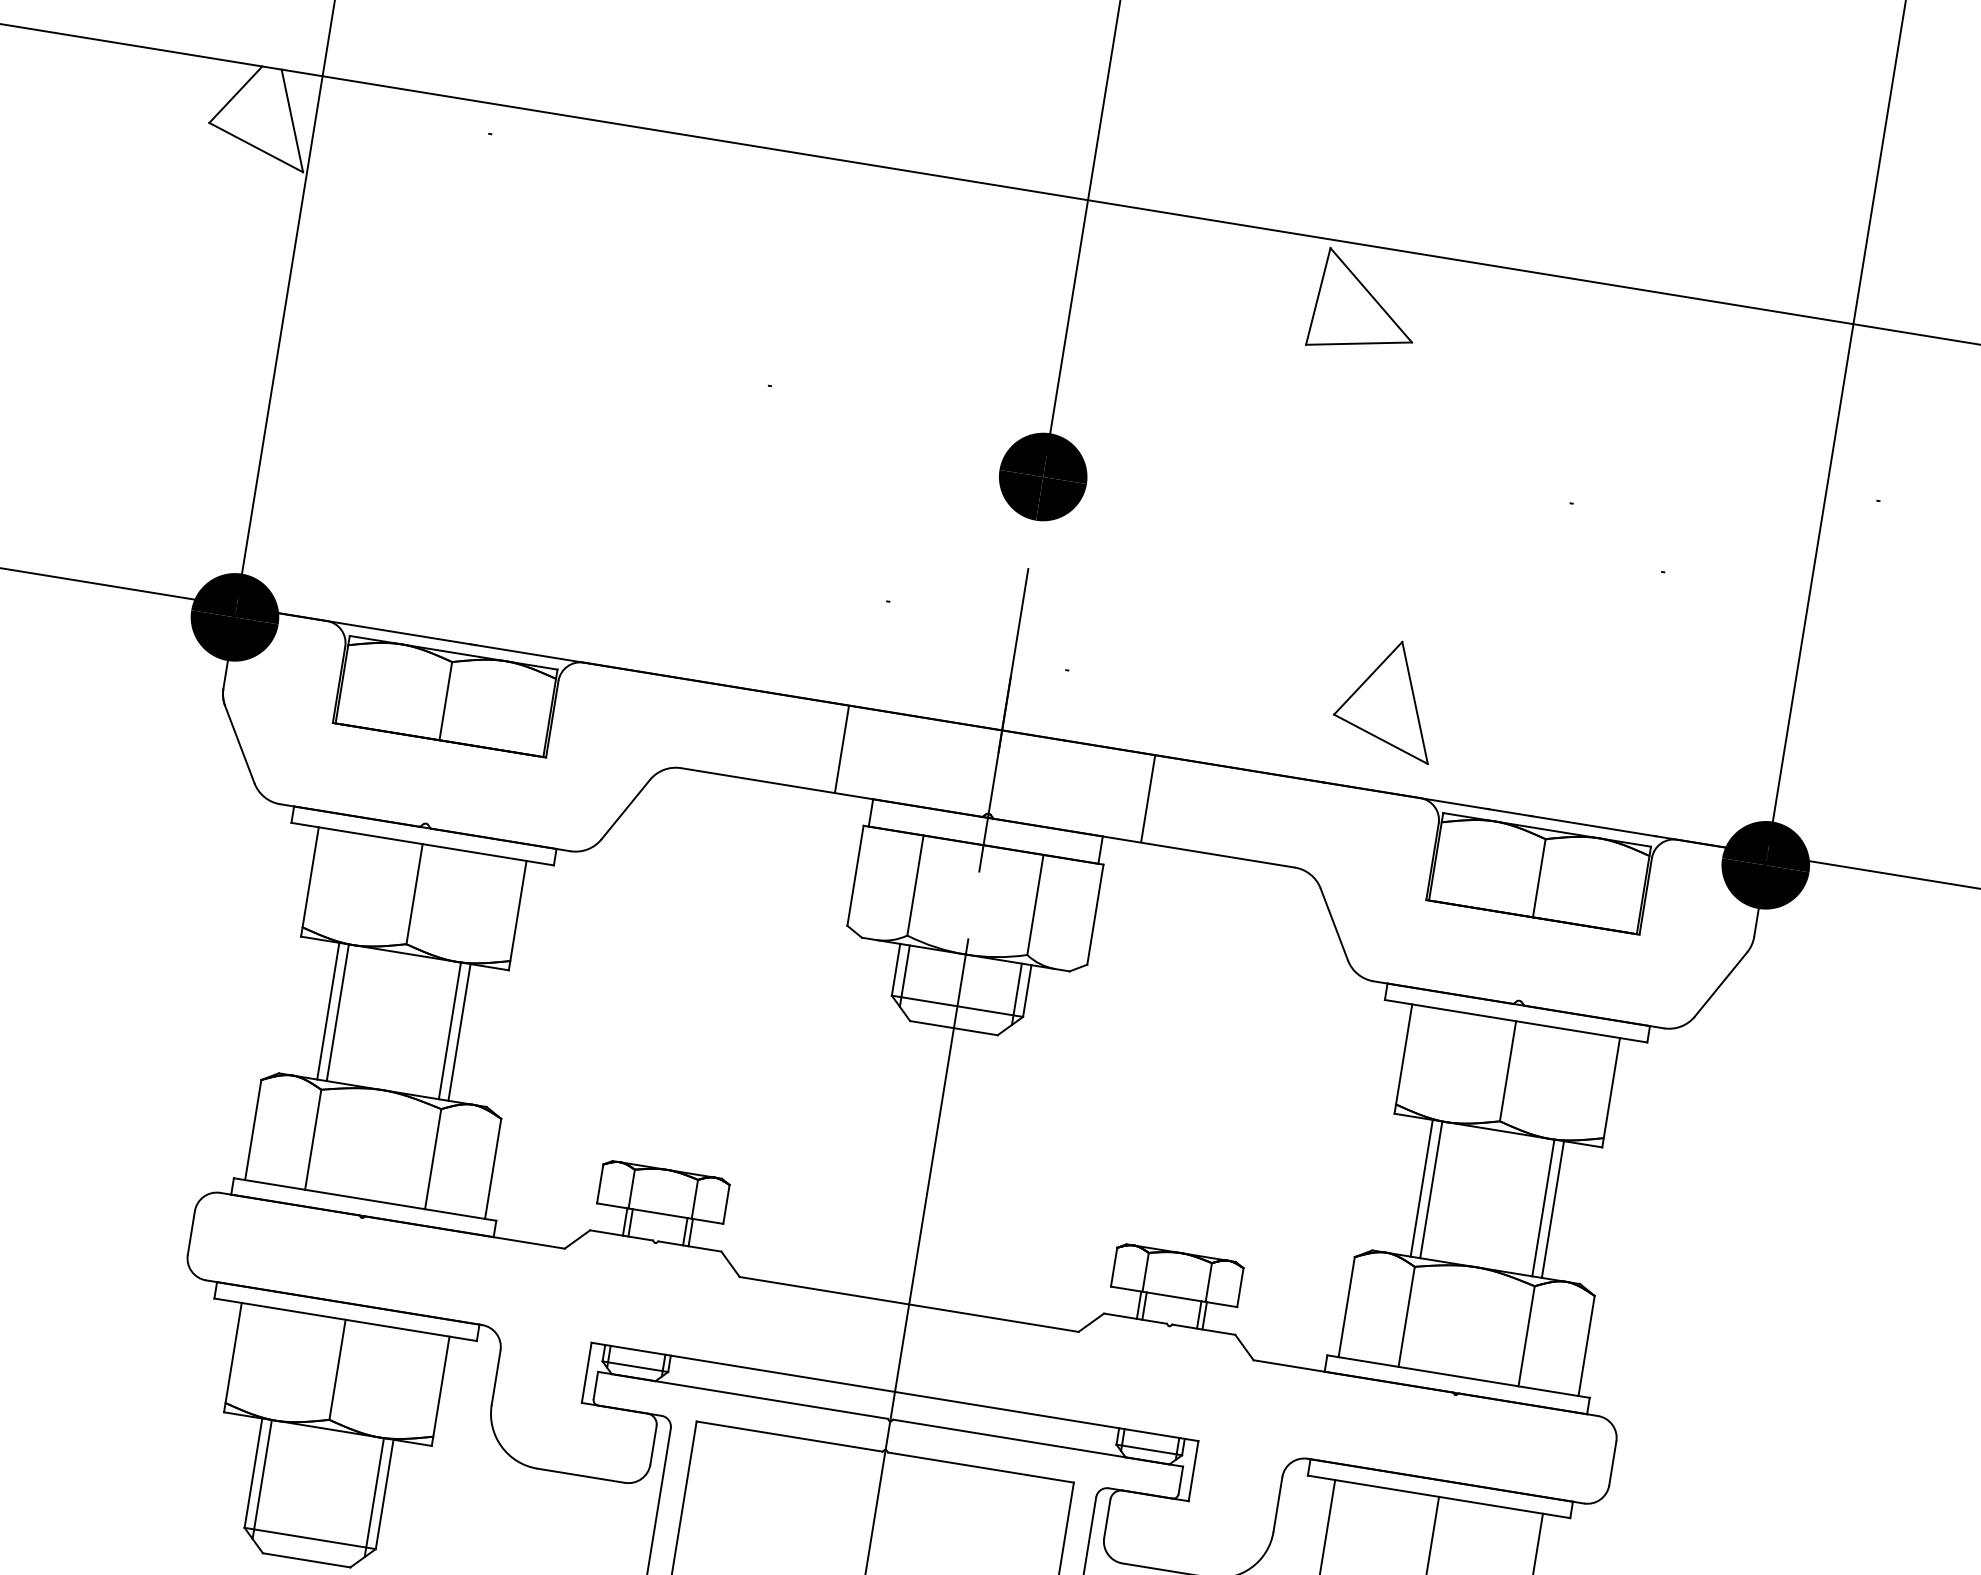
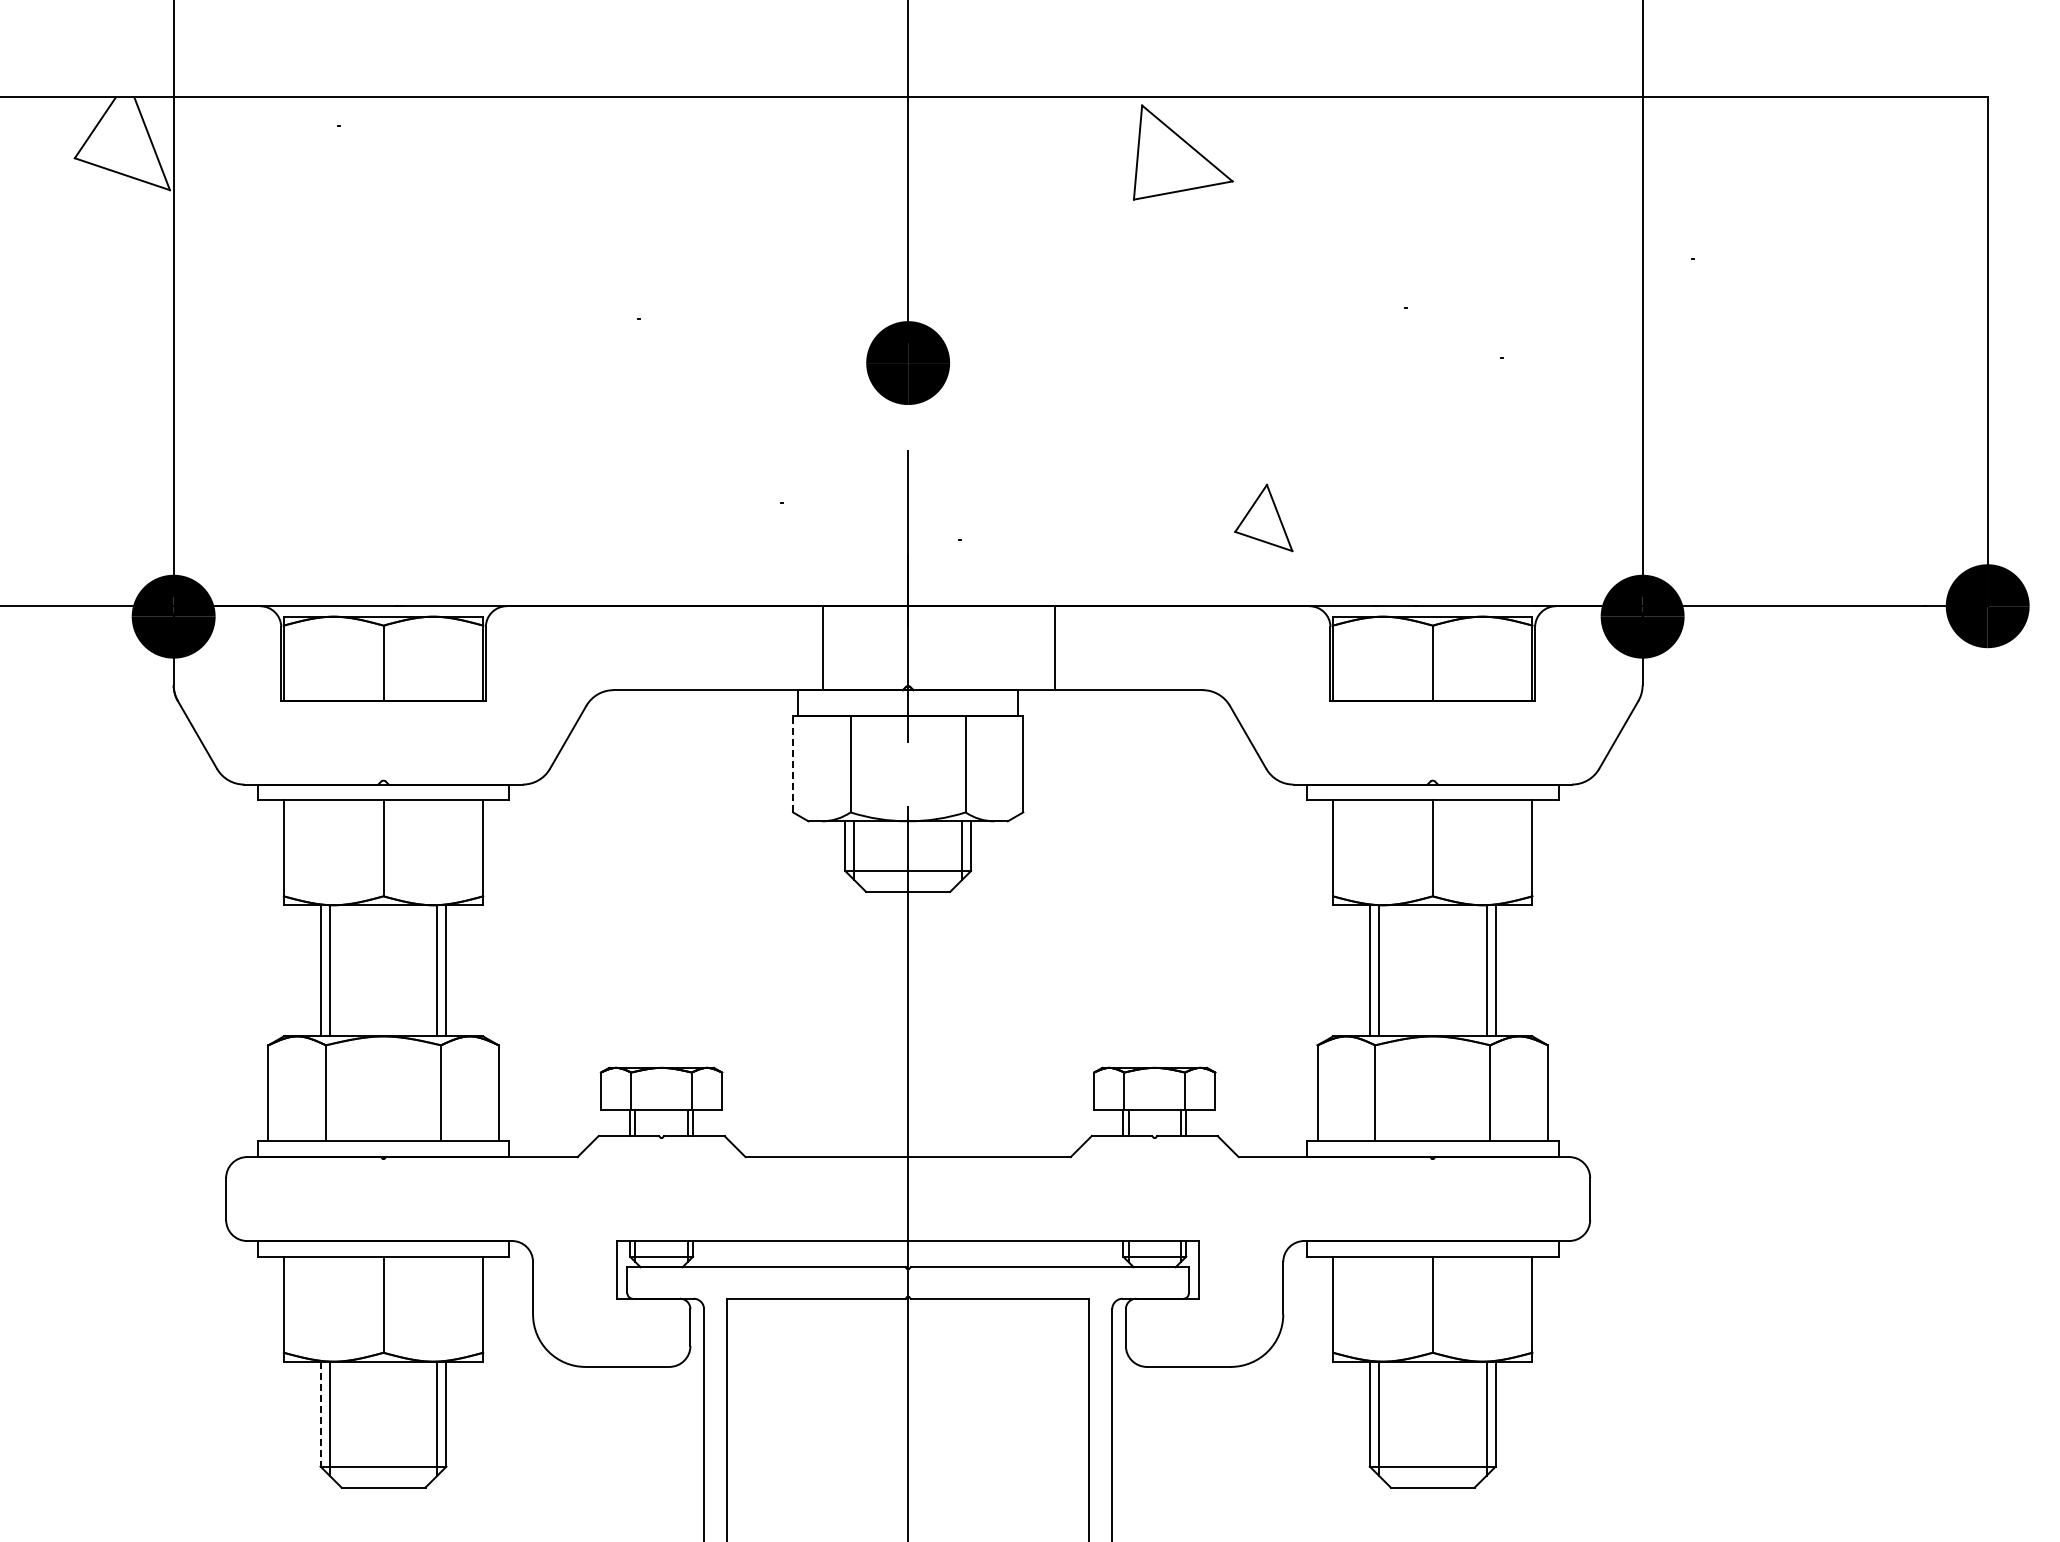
part: (1387, 697) -> (1263, 517), size x0.6
line: (842, 749) -> (823, 648), moved
line: (856, 874) -> (793, 763), solid -> dashed
line: (253, 1473) -> (320, 1414), solid -> dashed

